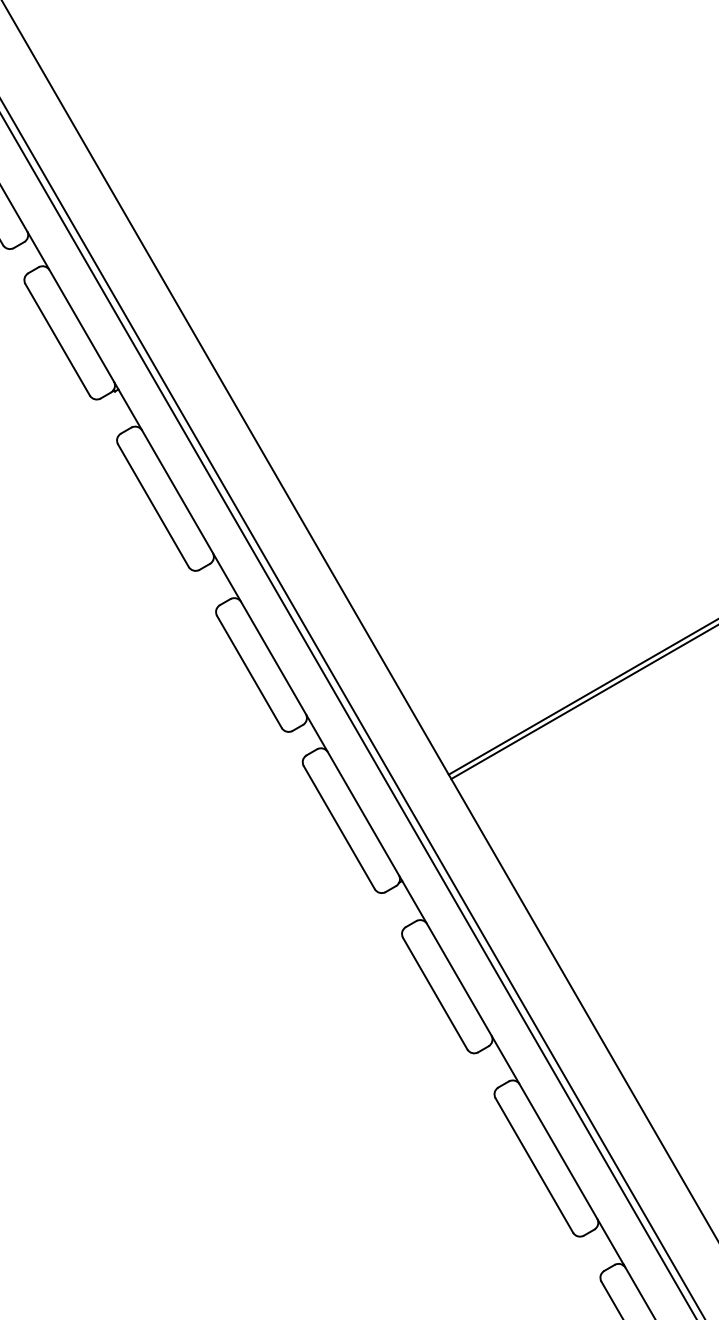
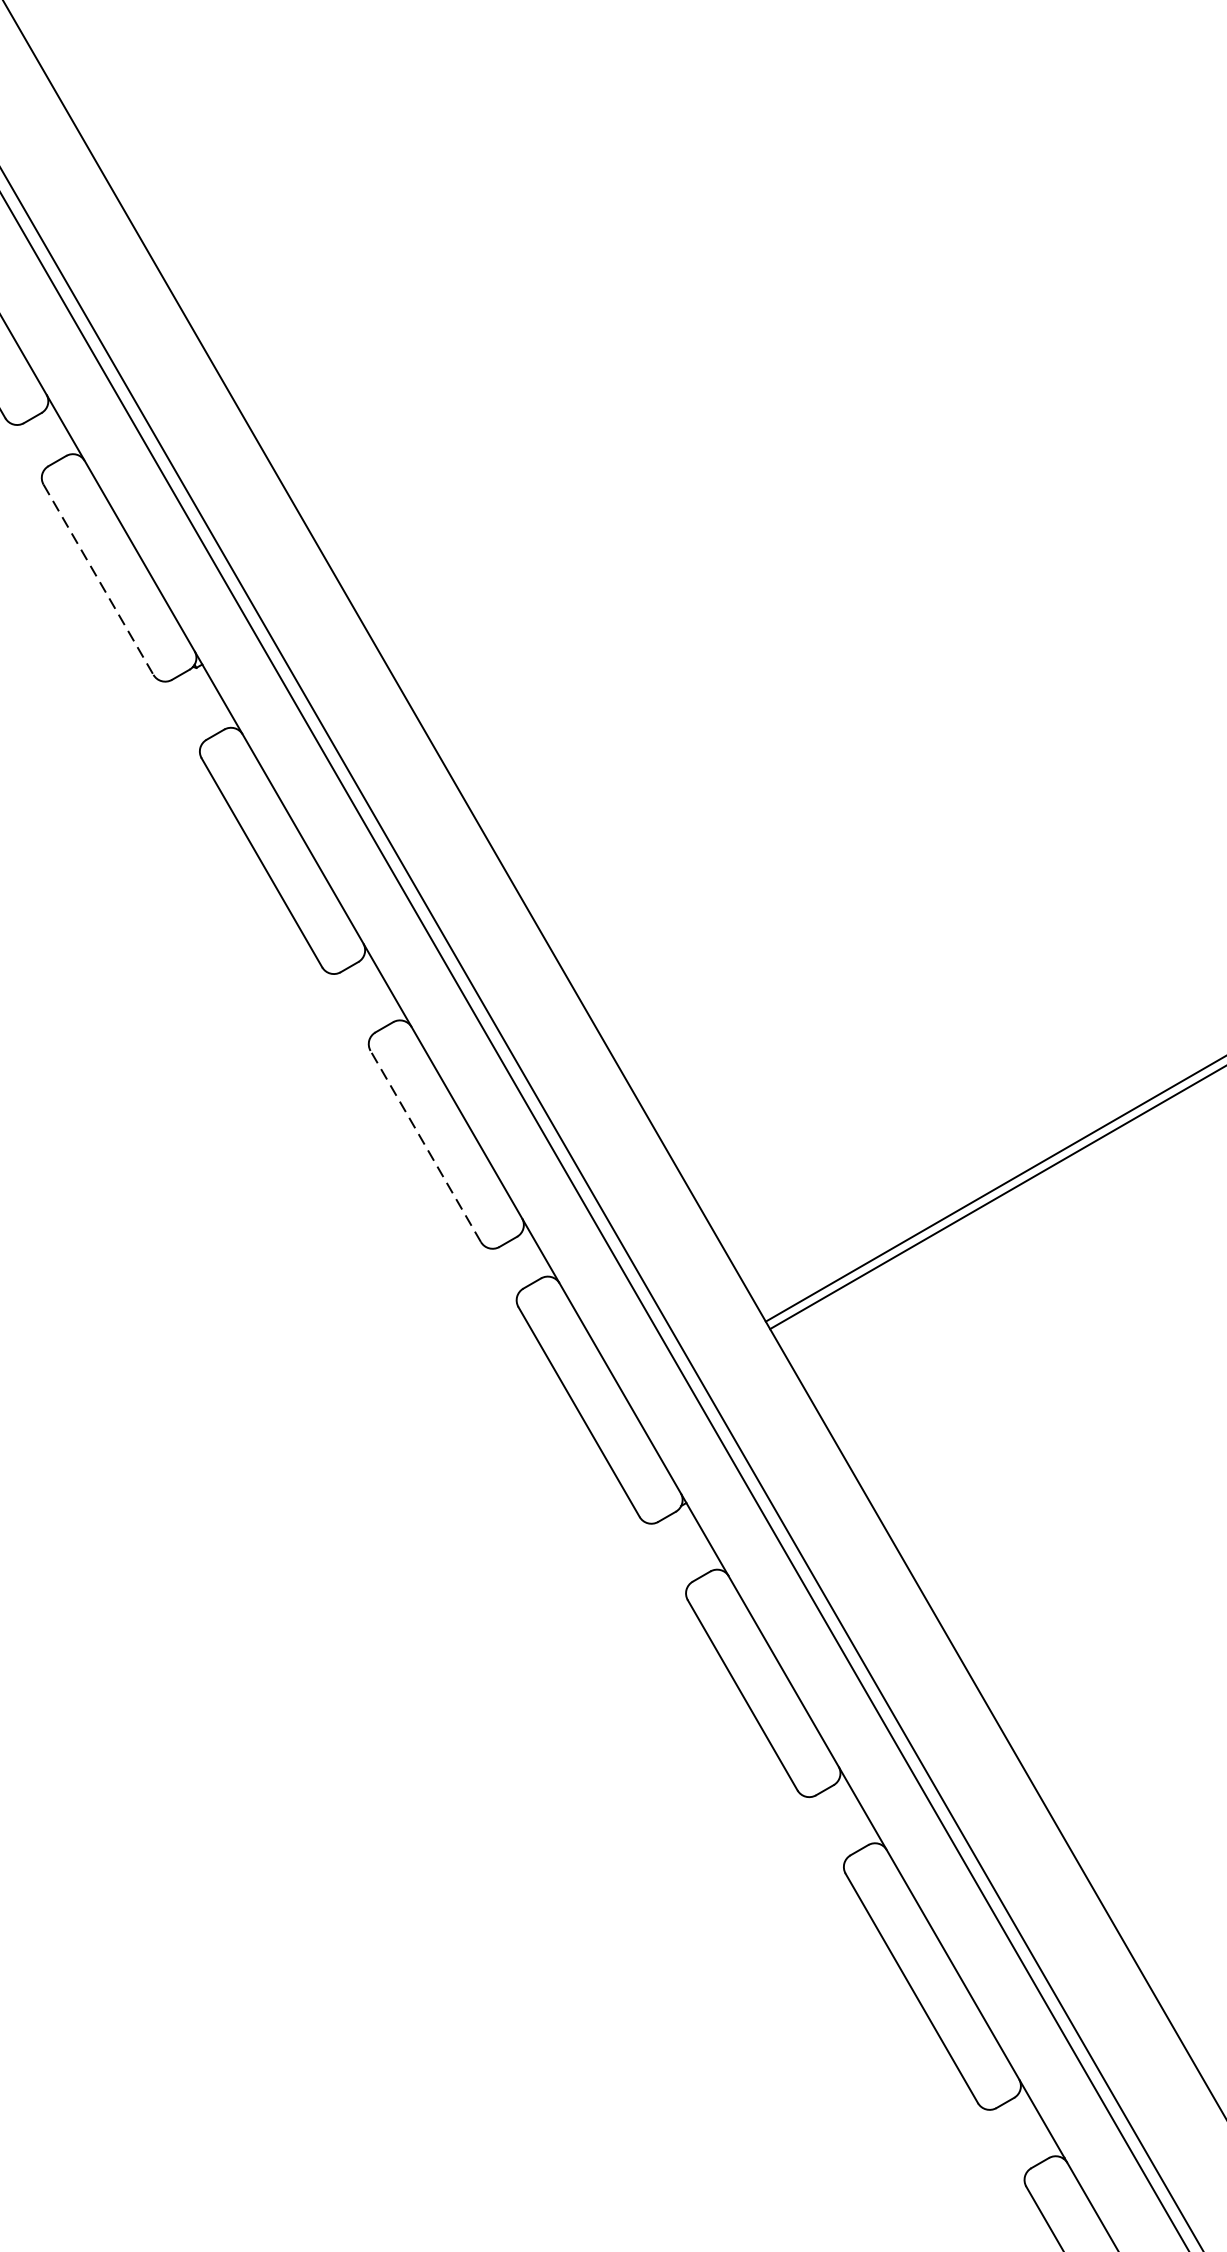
line: (57, 340) -> (98, 580), solid -> dashed
line: (249, 672) -> (425, 1147), solid -> dashed

